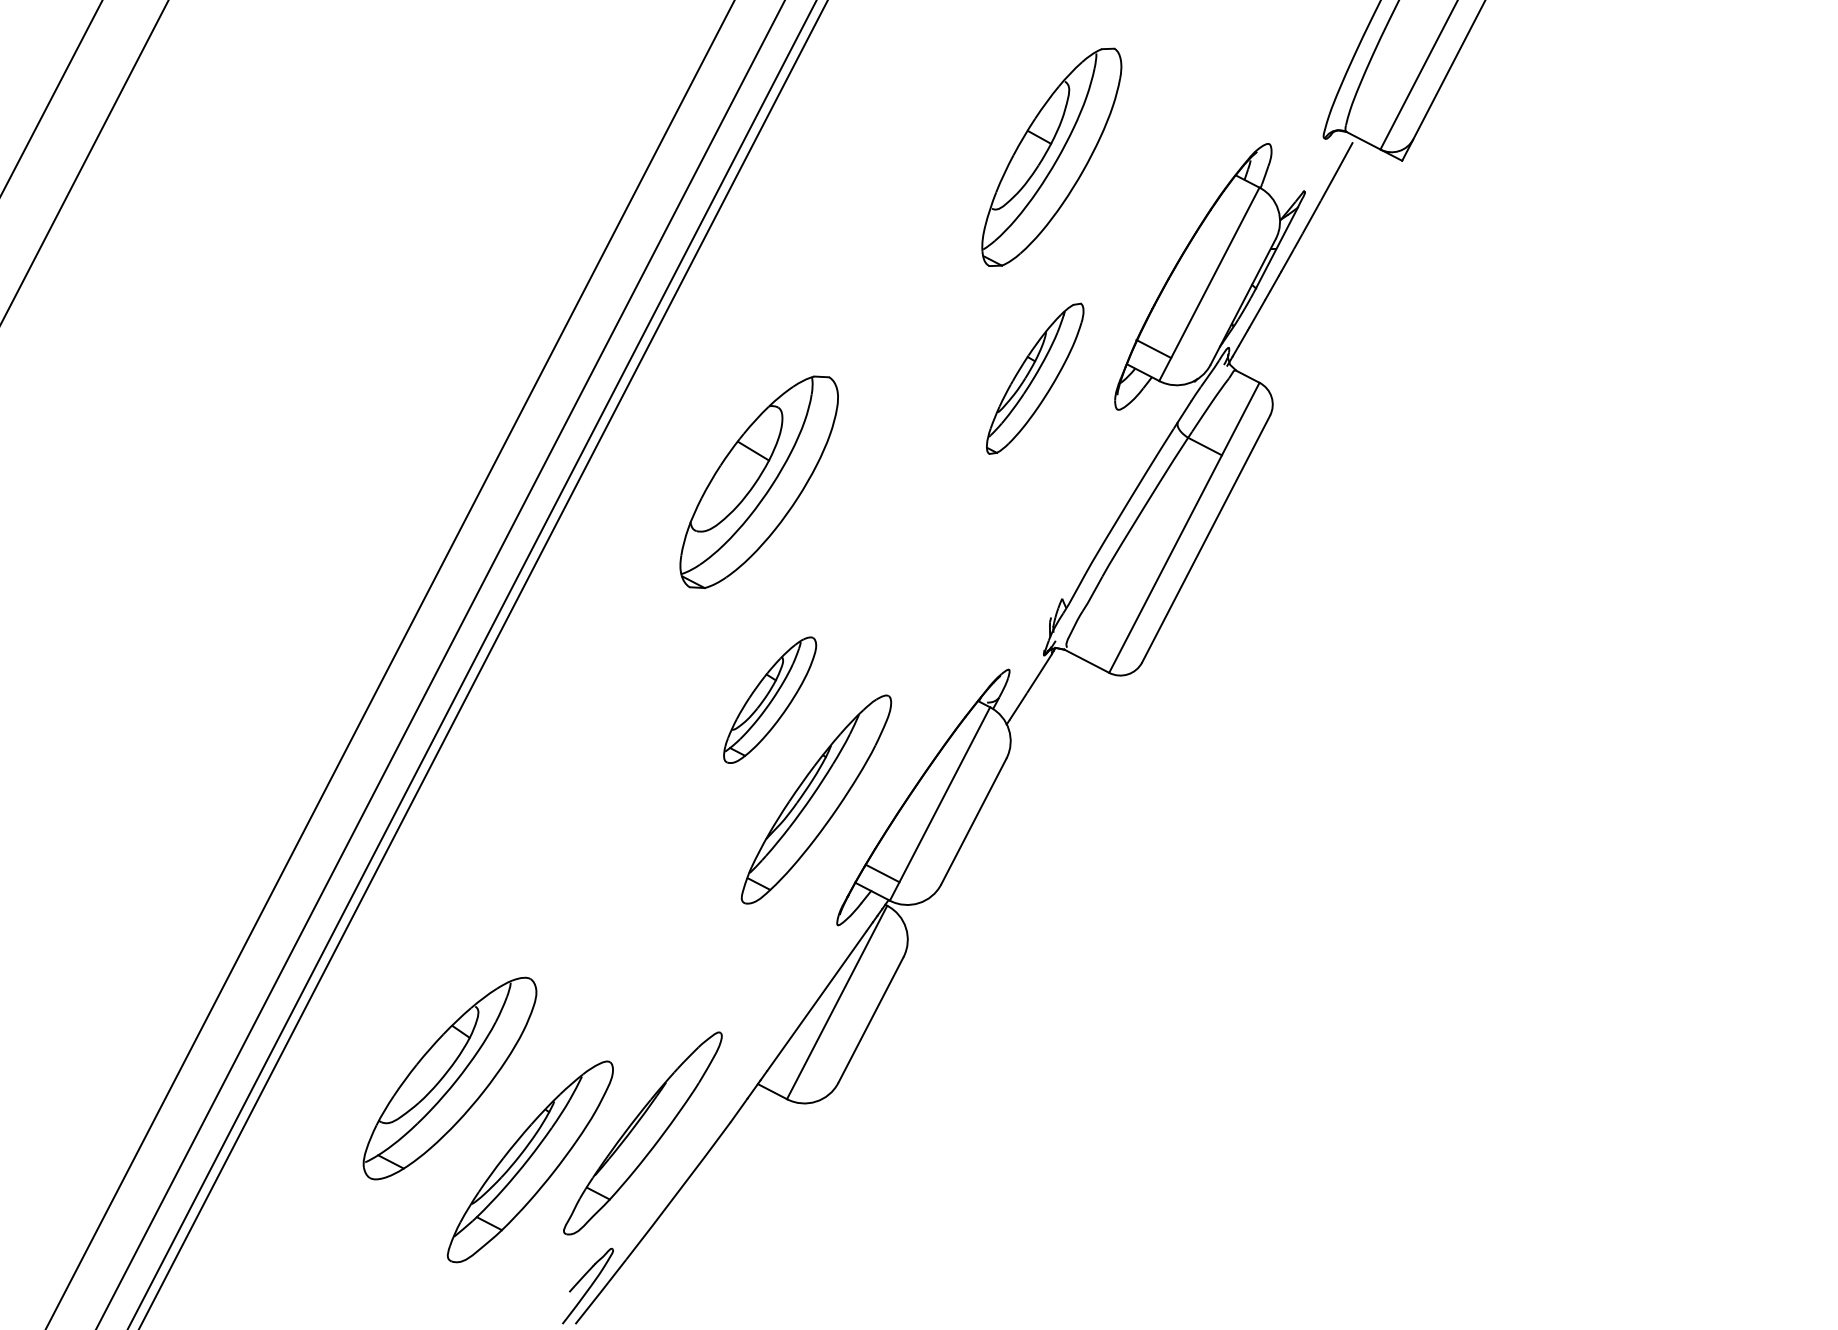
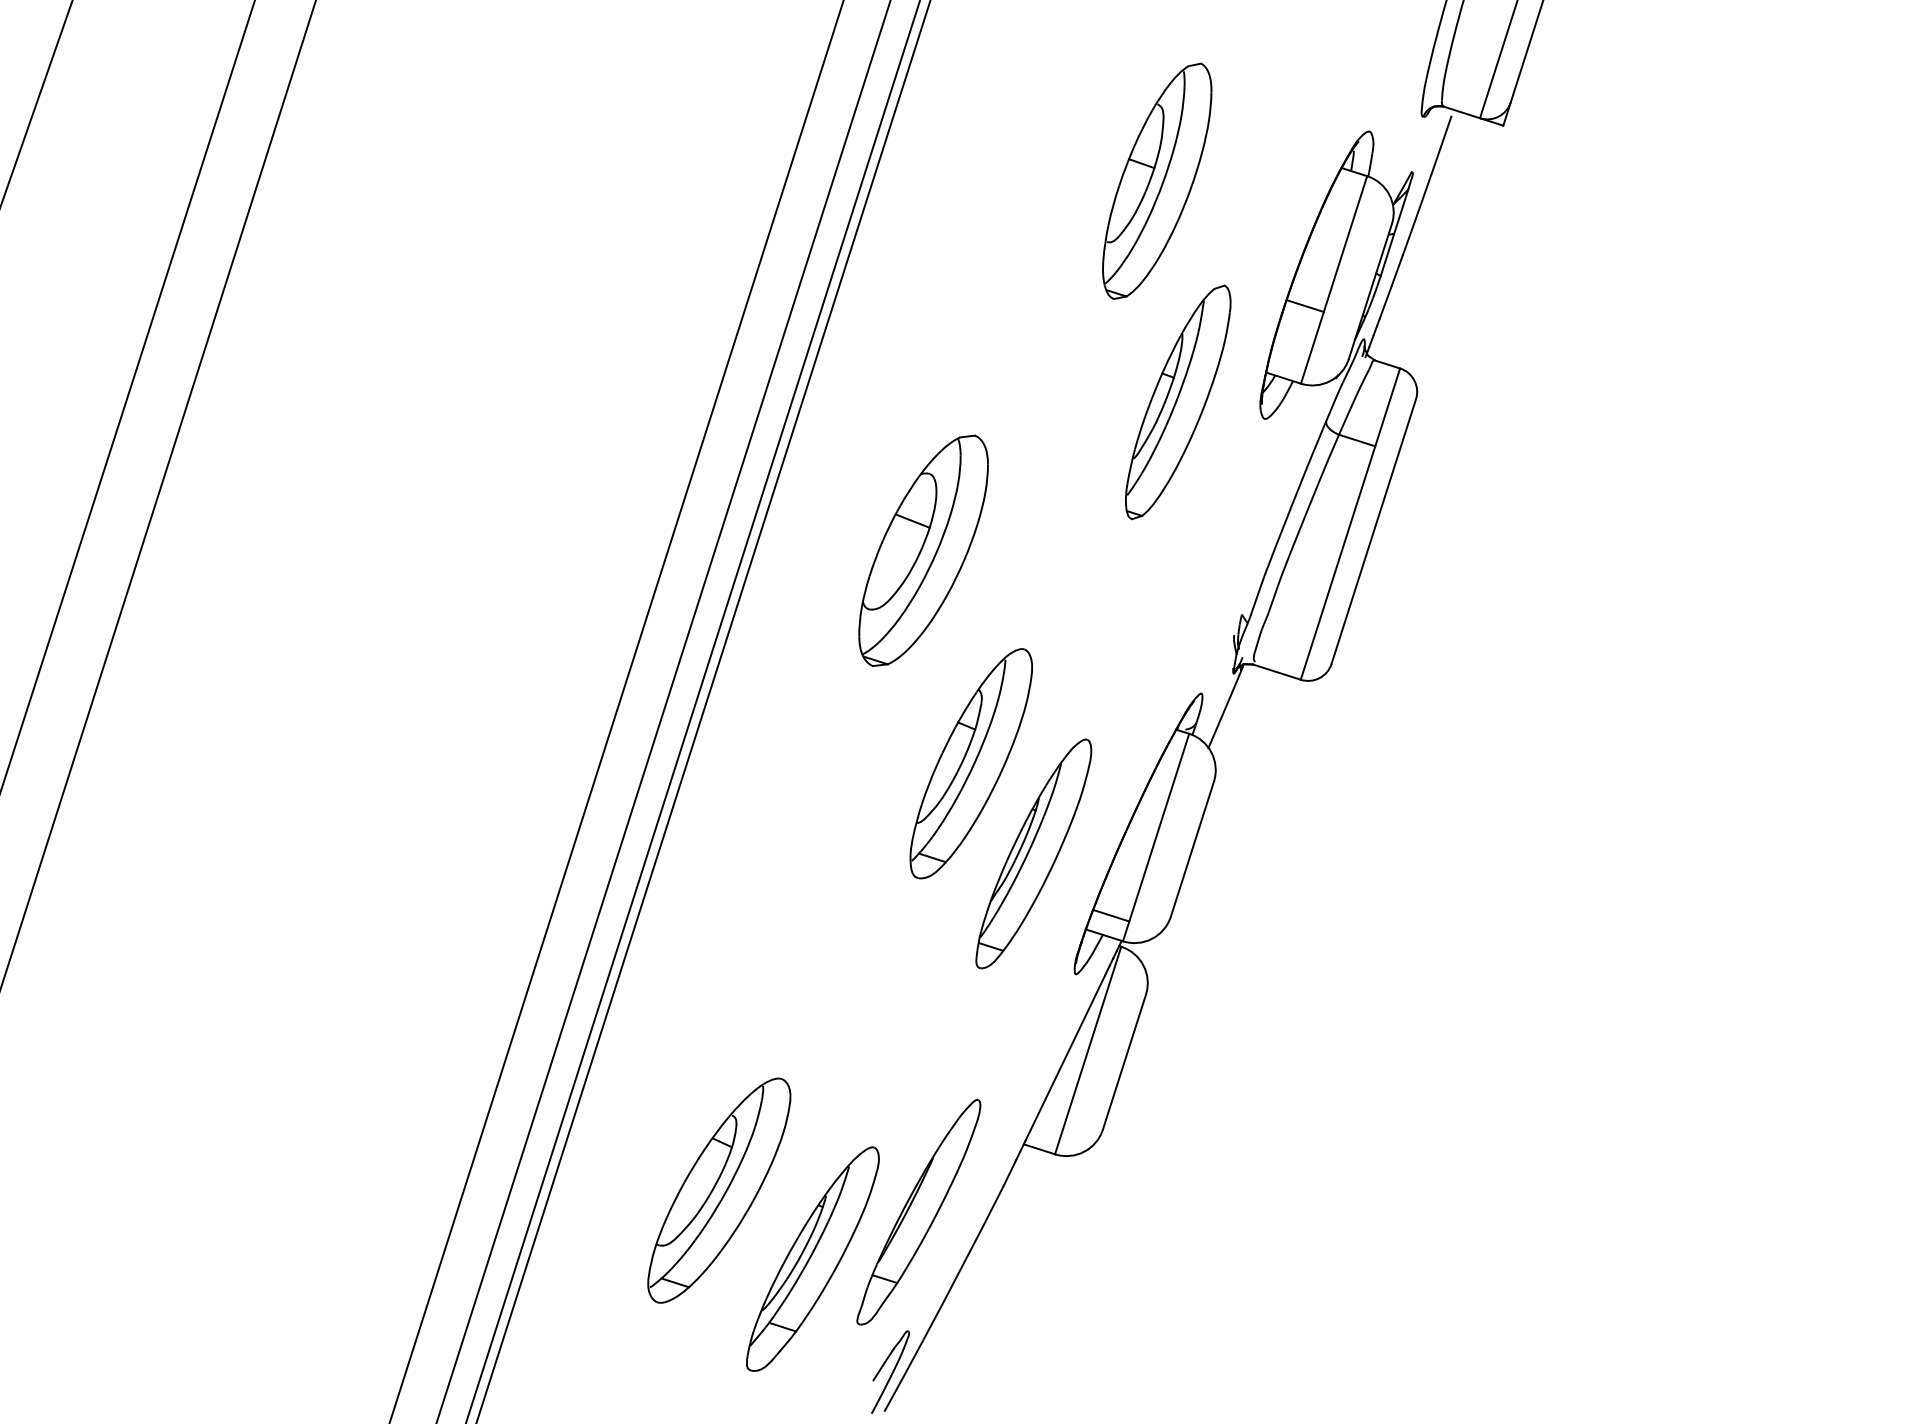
line: (1153, 348) -> (1304, 305), moved
part: (1035, 378) -> (1178, 402), size x1.43
part: (769, 699) -> (970, 763), size x1.67

